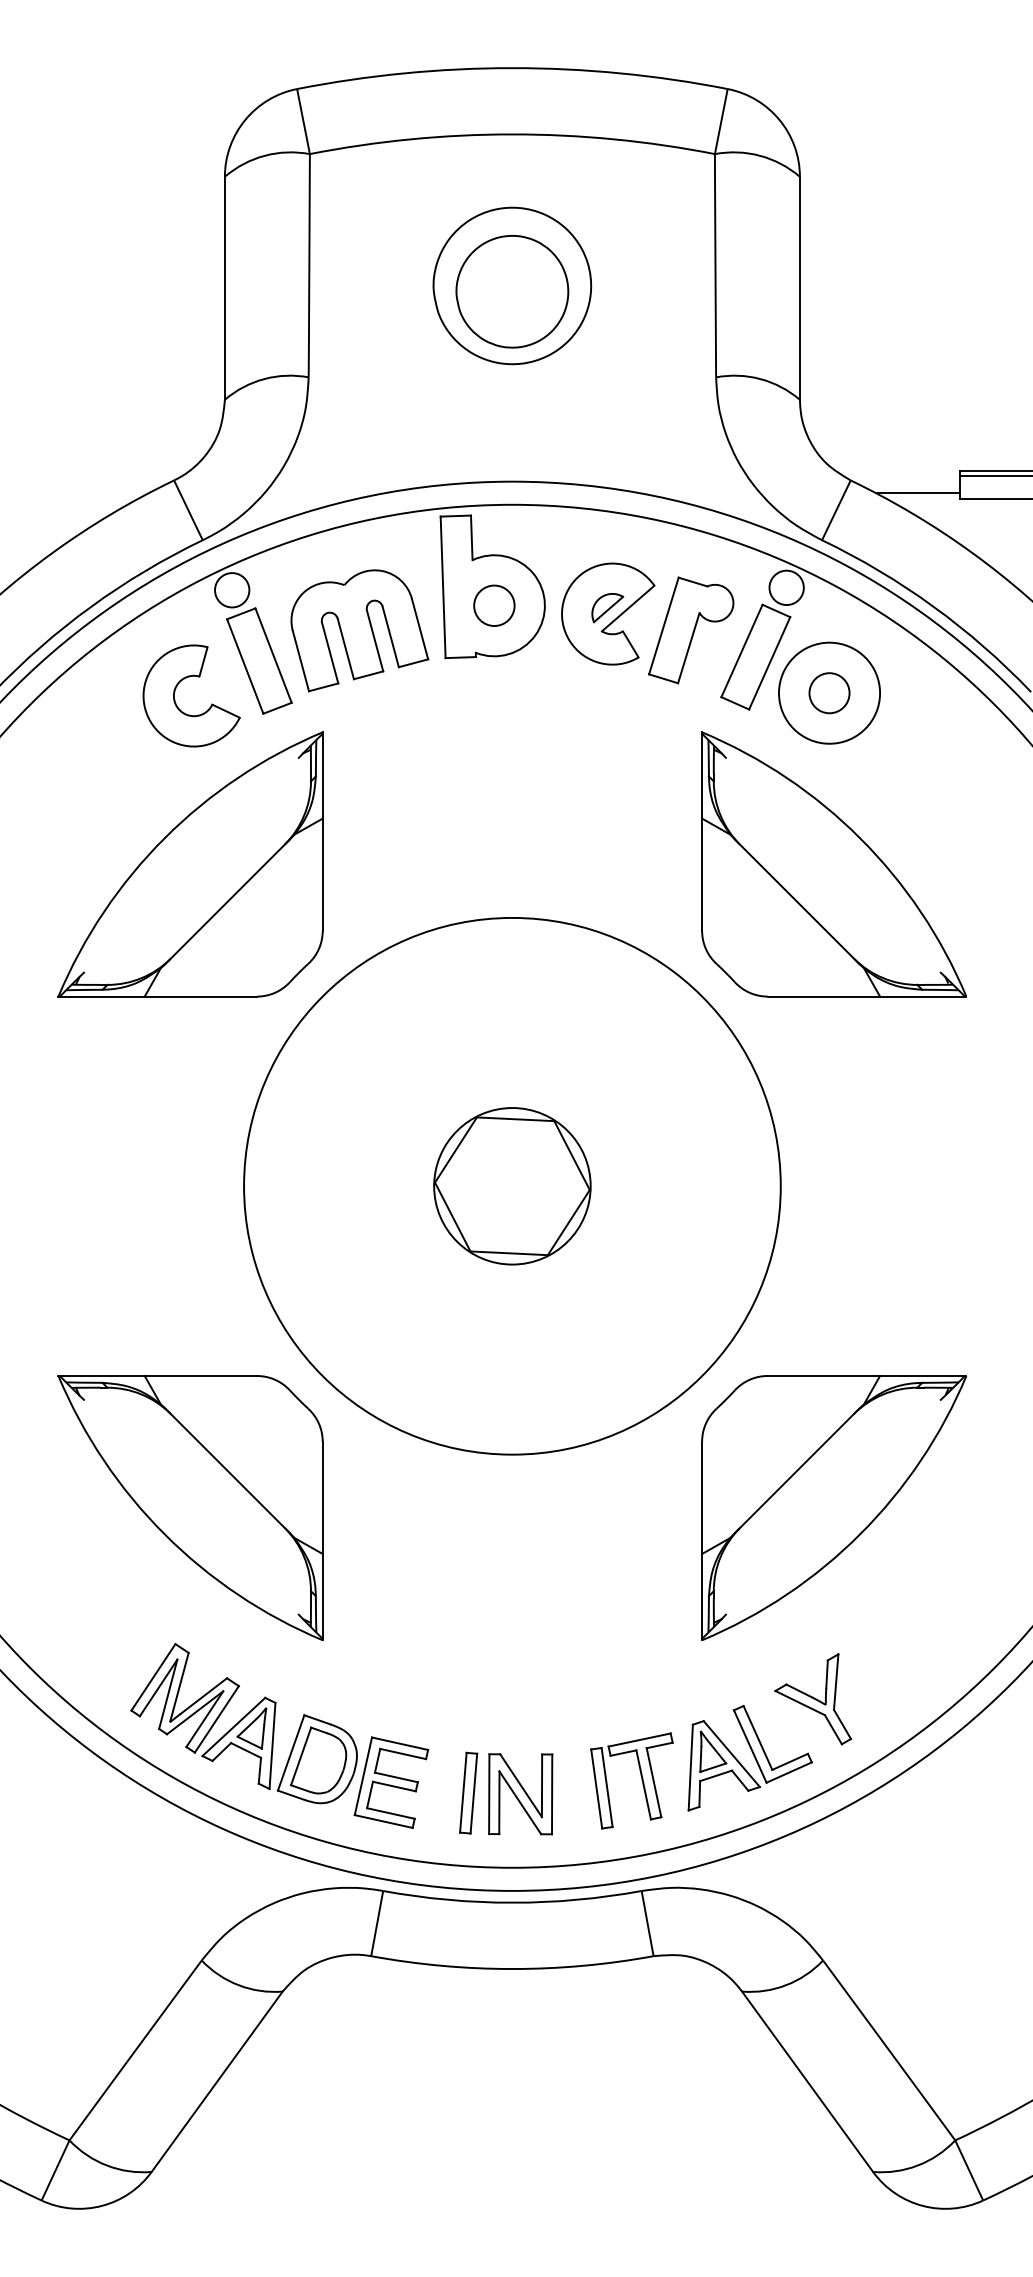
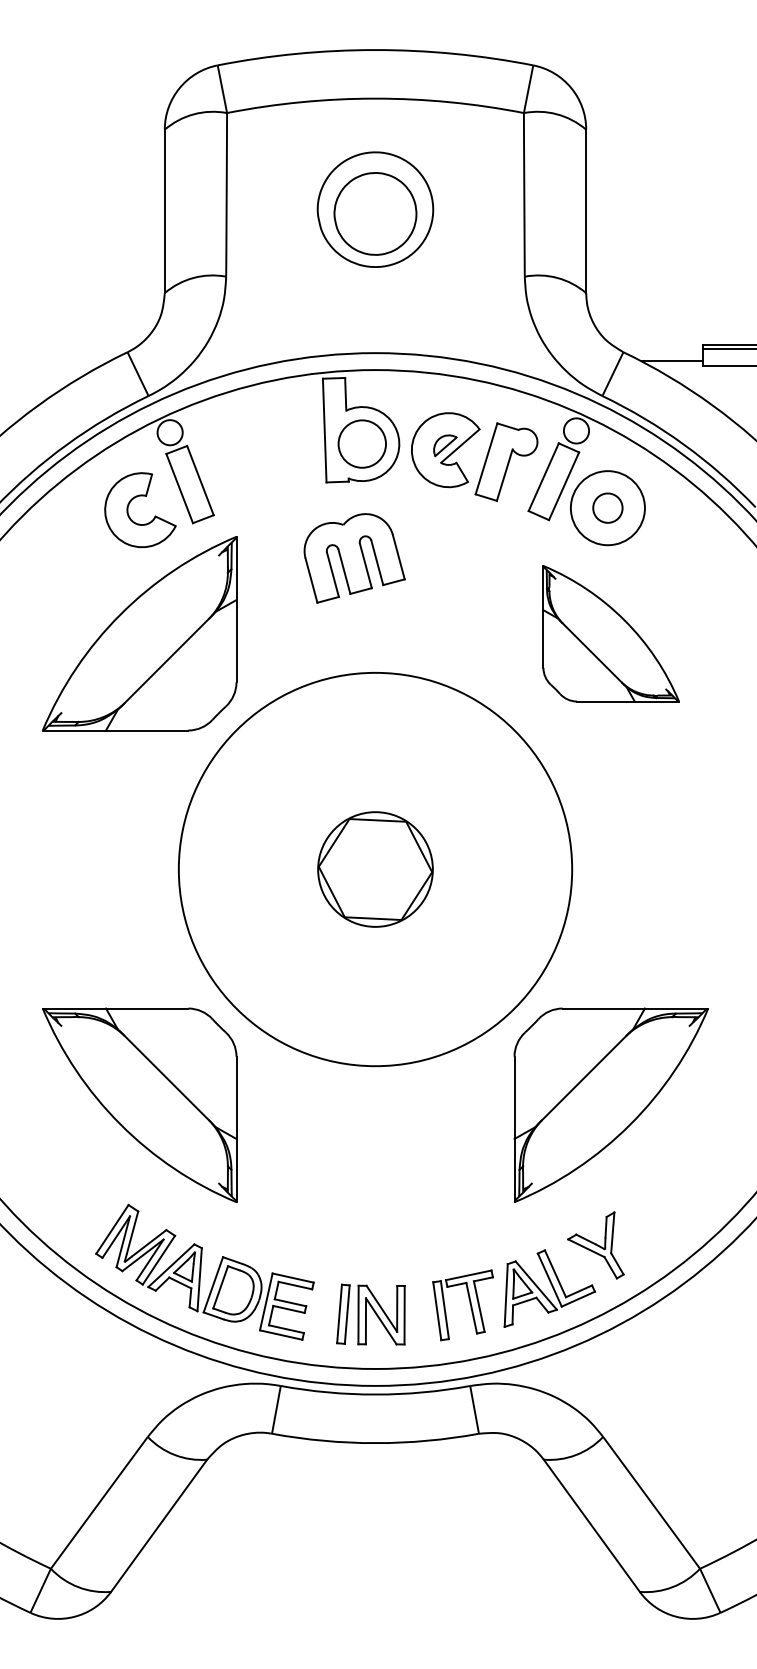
circle: (494, 604) -> (362, 443), size x1.6
part: (359, 630) -> (354, 558), moved
part: (833, 864) -> (610, 633), size x0.7

